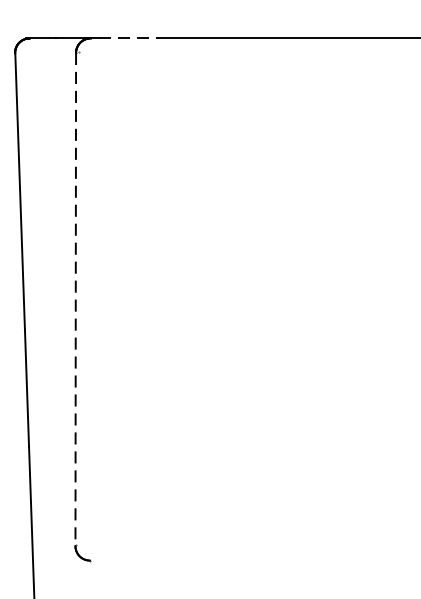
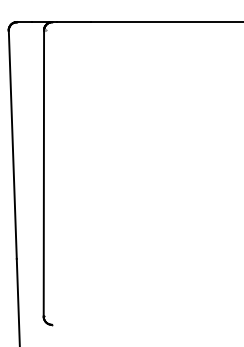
line: (128, 39) -> (74, 22), dashed -> solid
line: (75, 299) -> (43, 173), dashed -> solid

